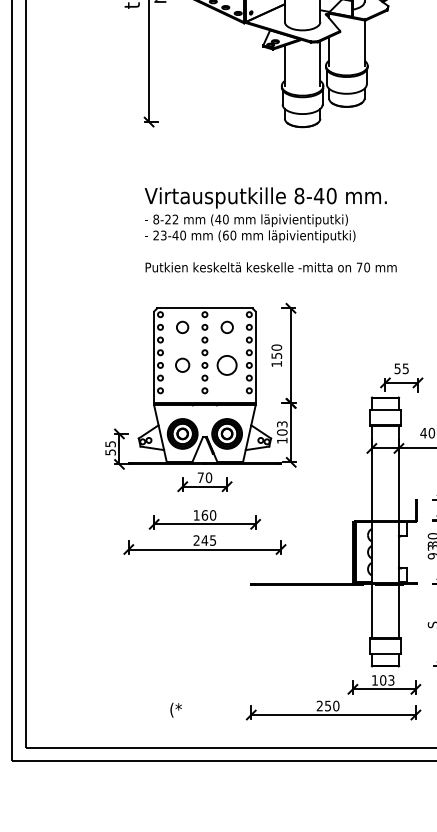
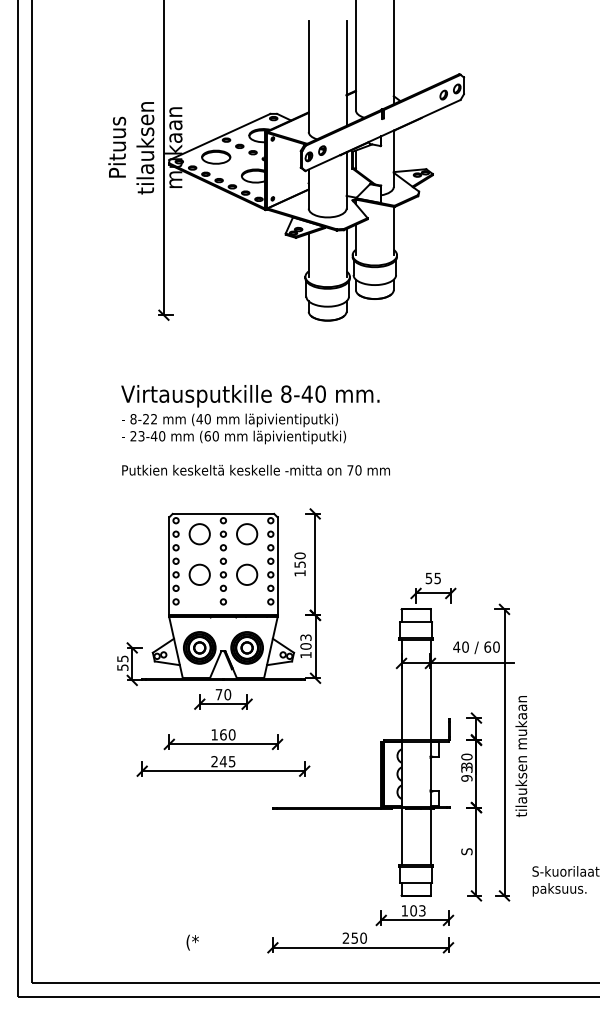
text: (270, 230) -> (255, 430), moved
circle: (182, 327) -> (199, 534), size x1.67
circle: (227, 327) -> (247, 534), size x1.67
circle: (182, 365) -> (199, 574), size x1.43

